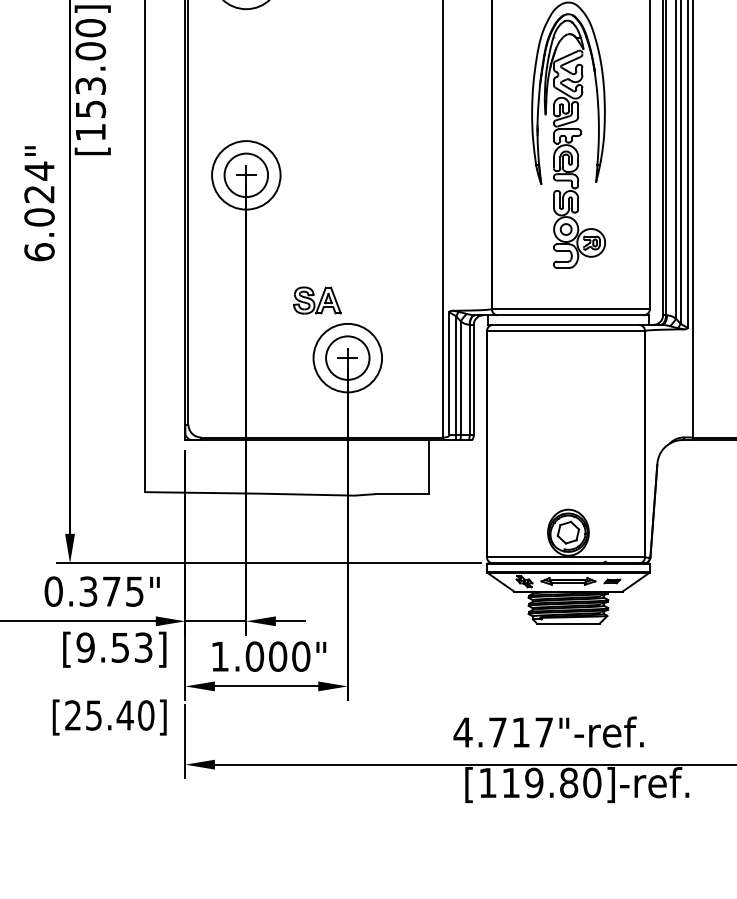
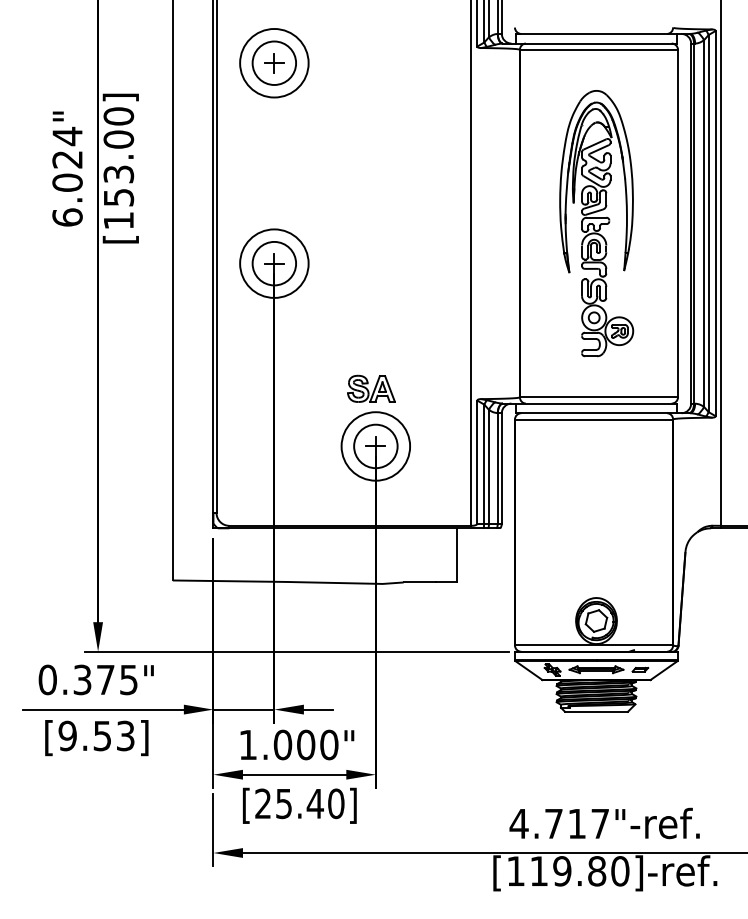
text: (39, 203) -> (67, 168), moved
part: (317, 300) -> (371, 388), moved
text: (101, 591) -> (95, 679), moved
text: (114, 650) -> (96, 738), moved
text: (109, 717) -> (299, 805), moved
text: (548, 732) -> (604, 823), moved

